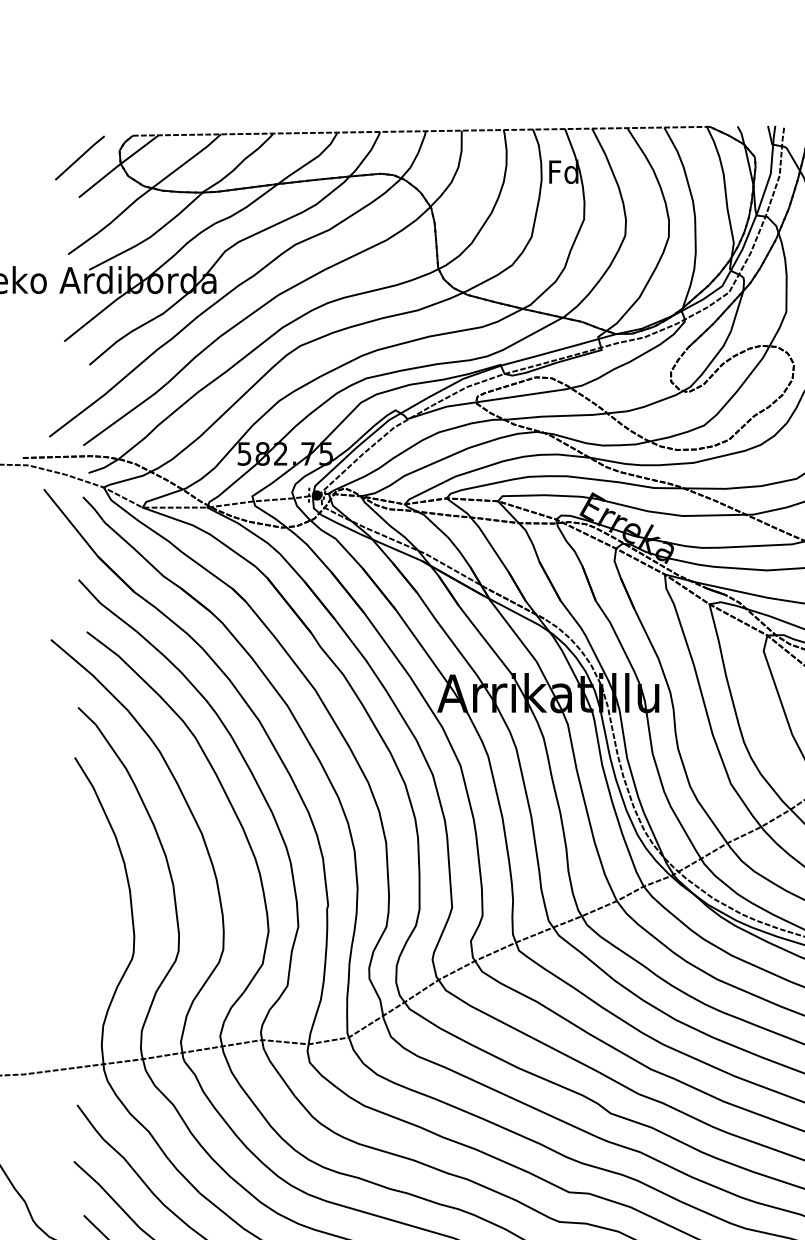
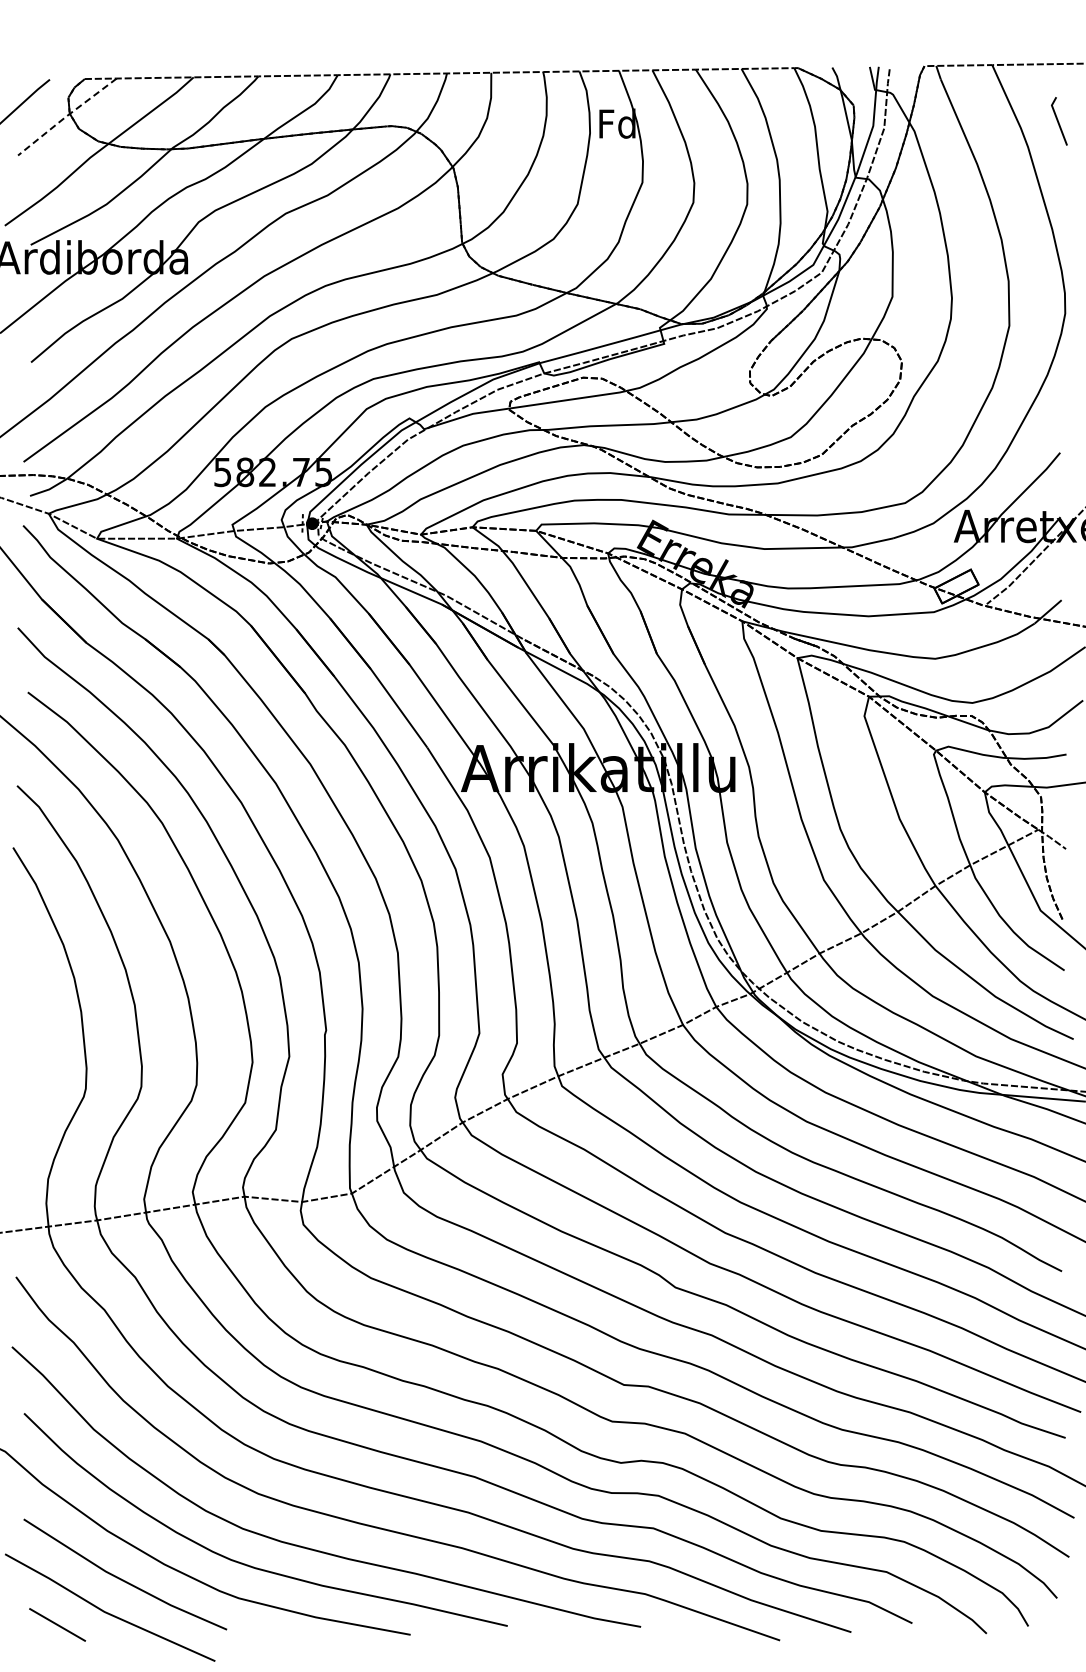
line: (118, 166) -> (66, 116), solid -> dashed

